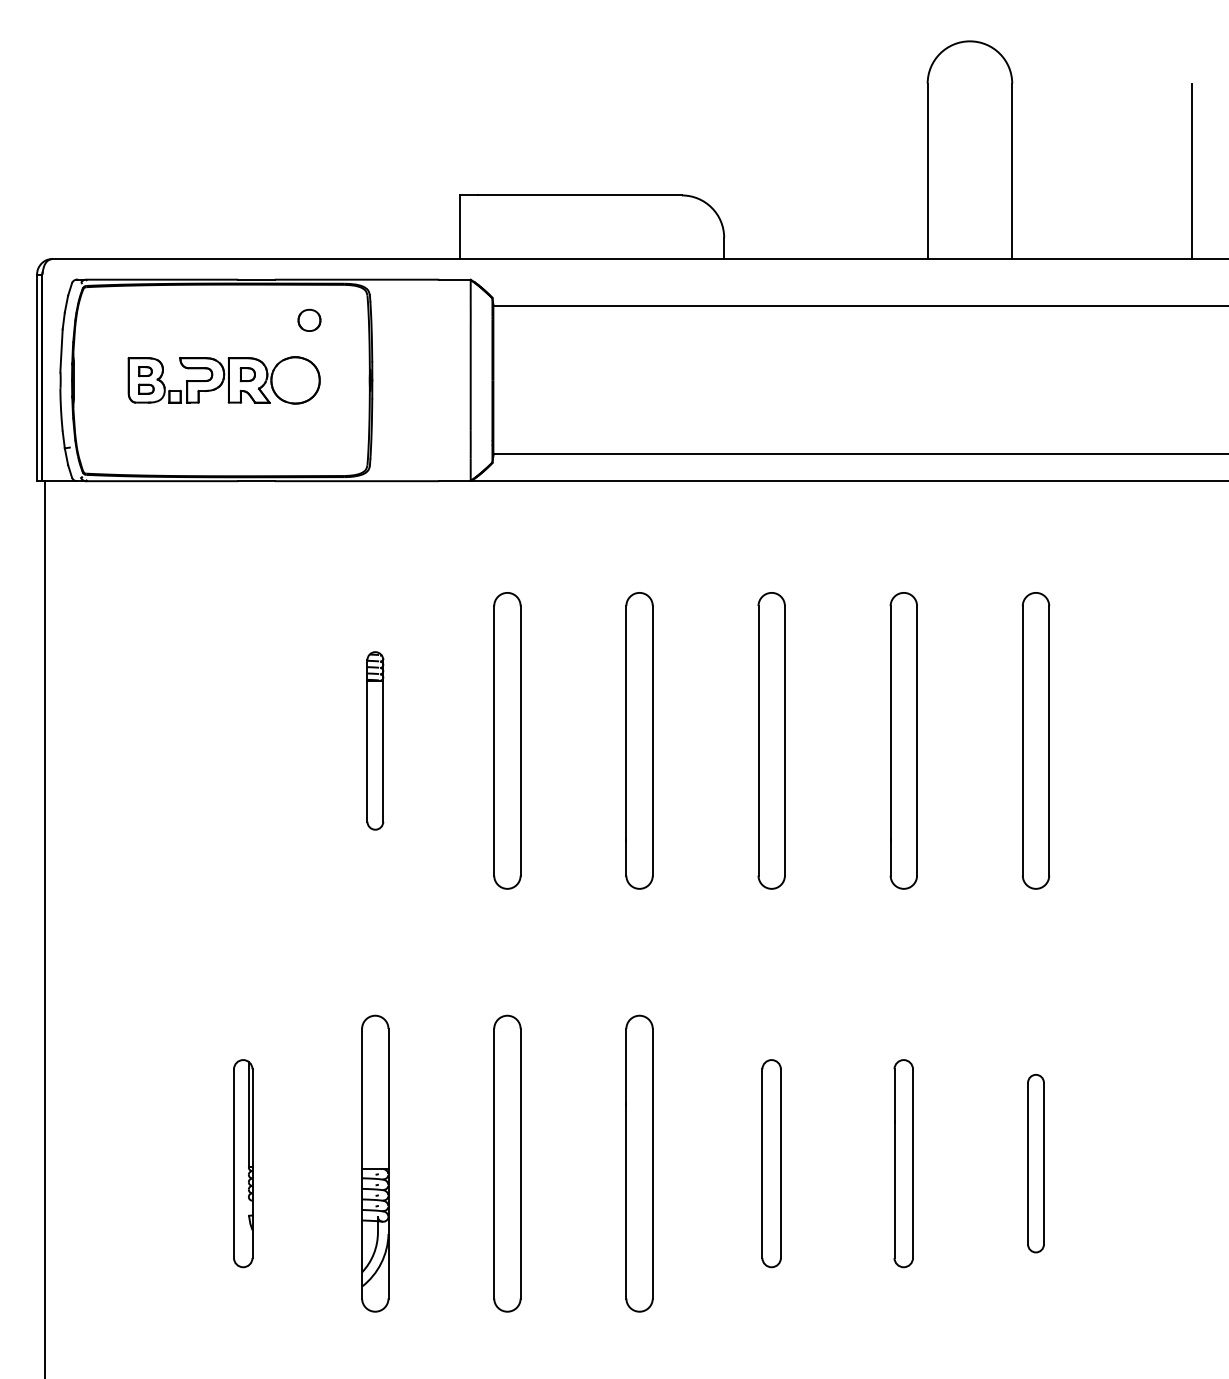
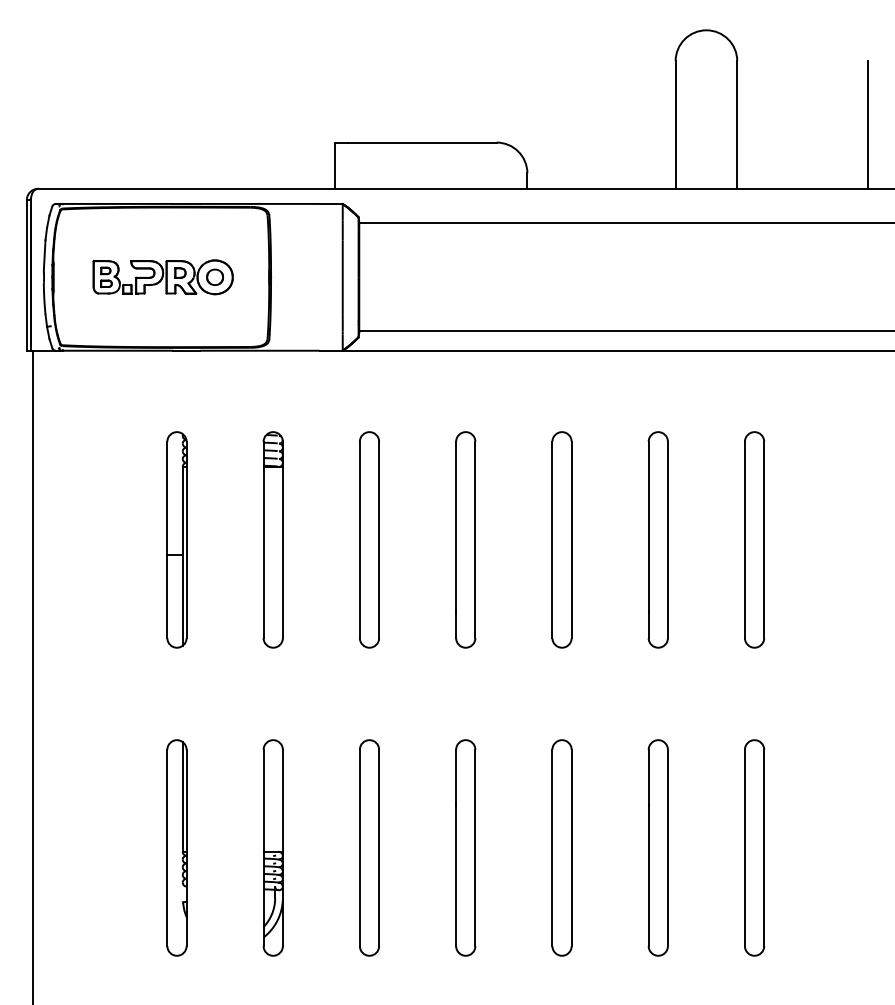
part: (309, 319) -> (215, 276), moved
part: (243, 740) -> (177, 539), added
part: (375, 740) -> (273, 539), size x1.67
part: (243, 1163) -> (177, 847), size x1.43
part: (771, 1163) -> (561, 847), size x1.43
part: (903, 1163) -> (658, 847), size x1.43
part: (1035, 1163) -> (754, 847), size x1.67

